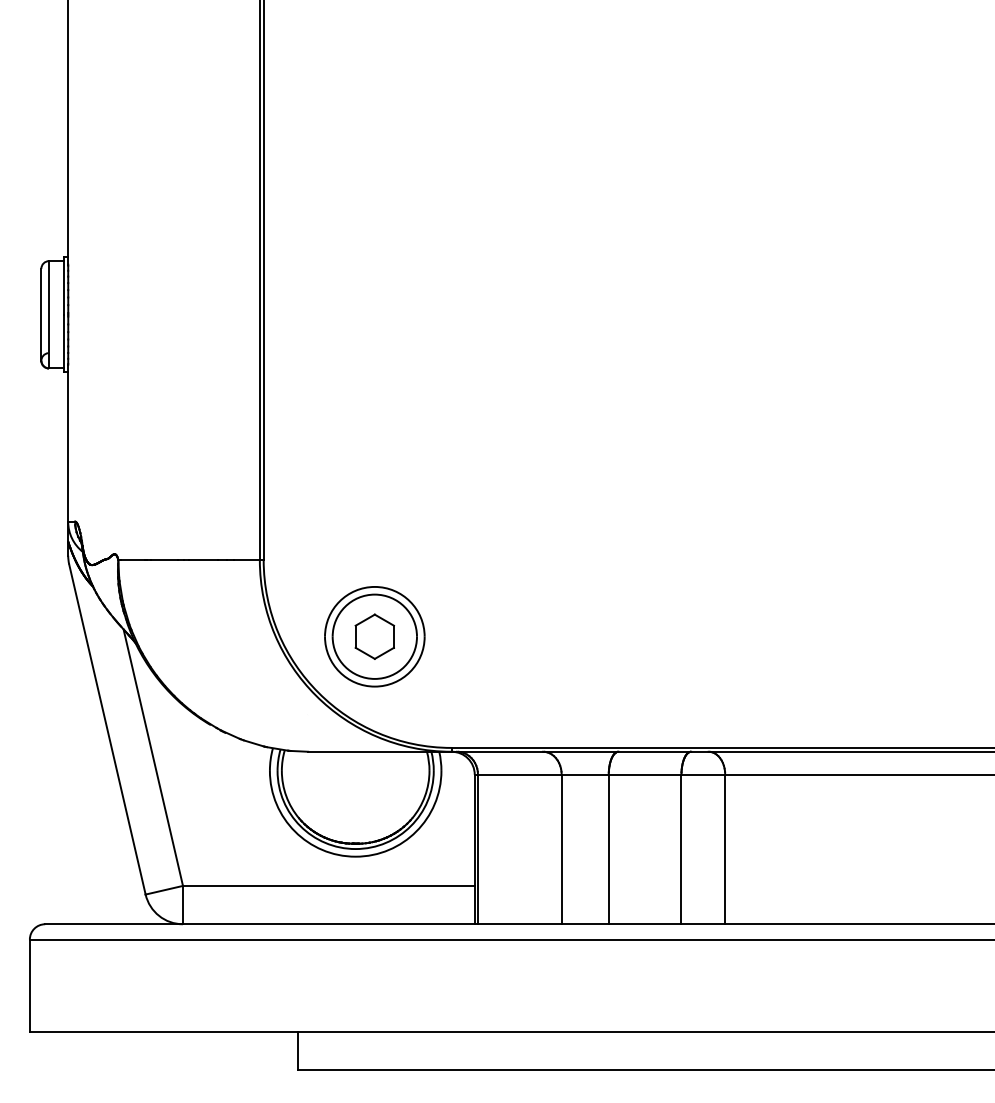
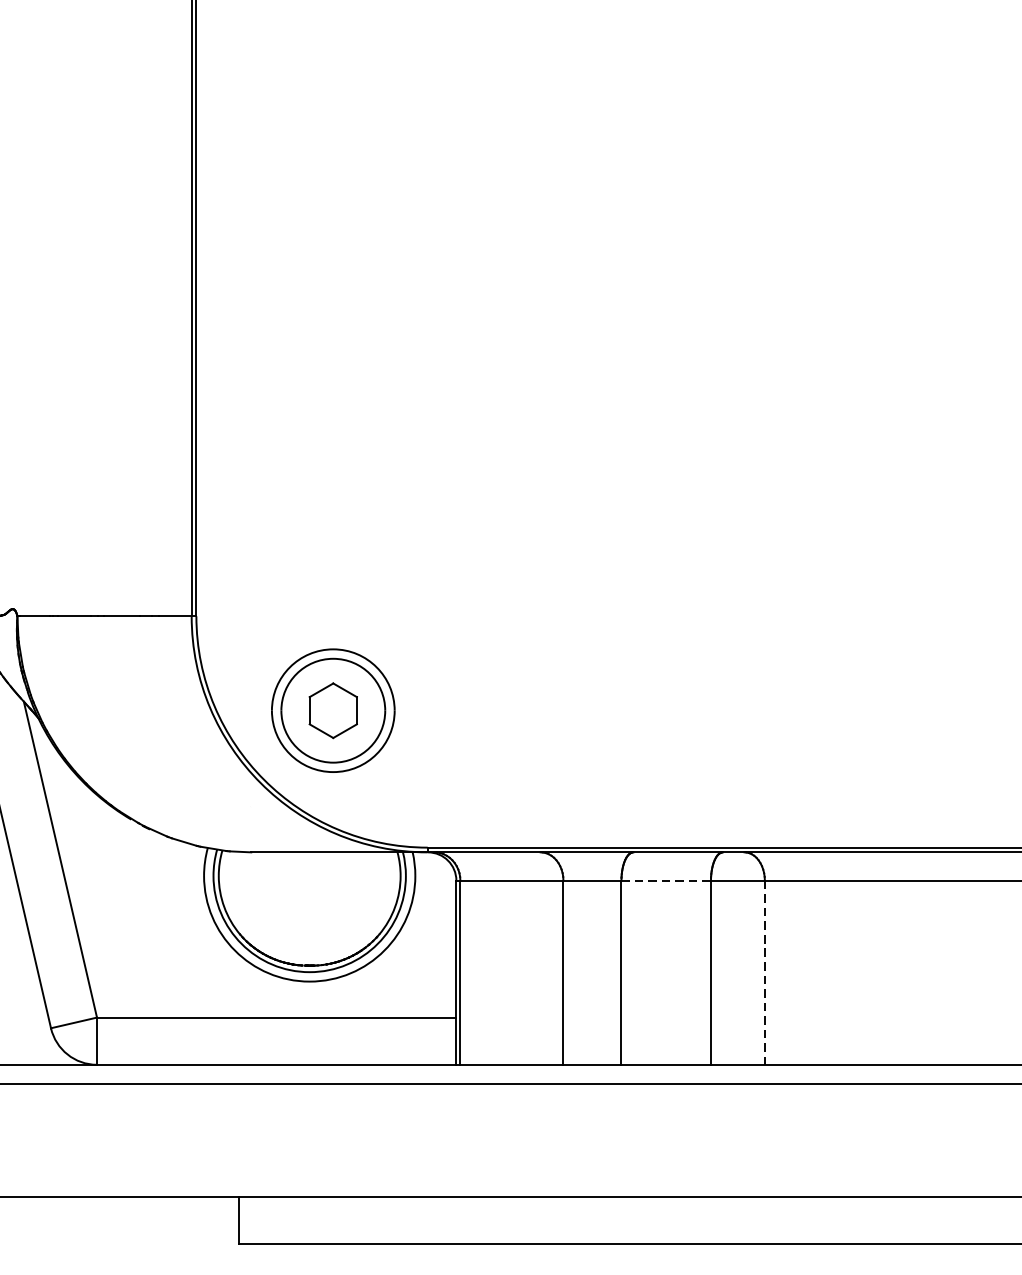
line: (644, 774) -> (665, 880), solid -> dashed
line: (725, 849) -> (765, 972), solid -> dashed

